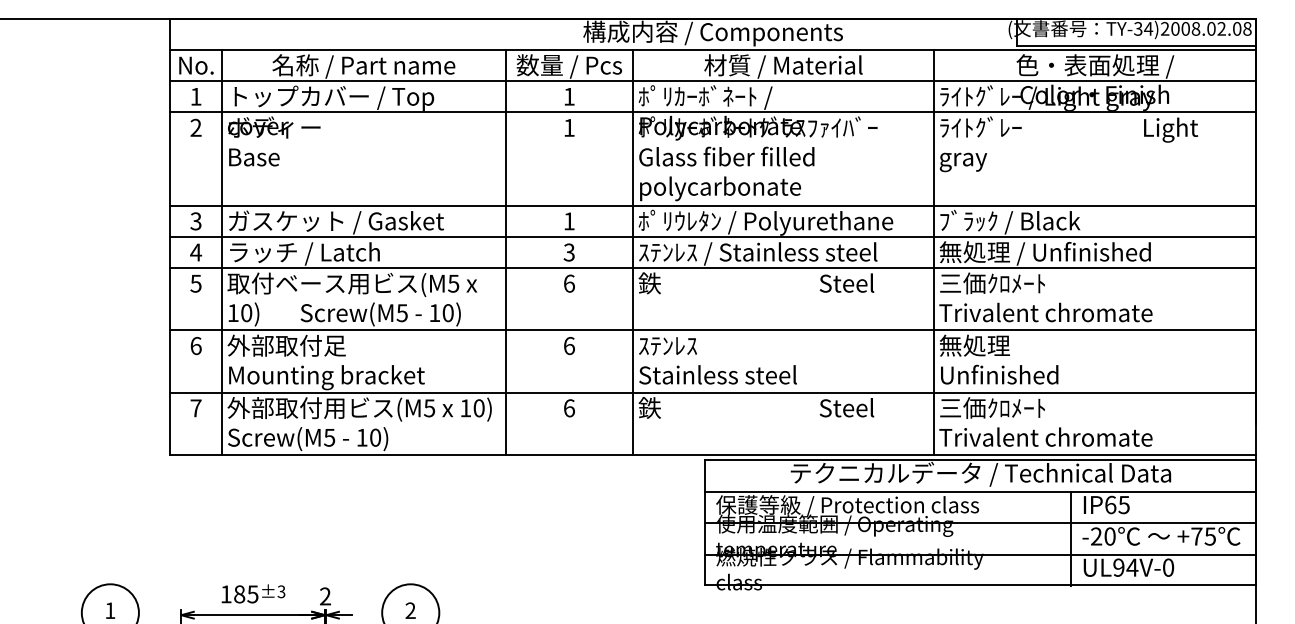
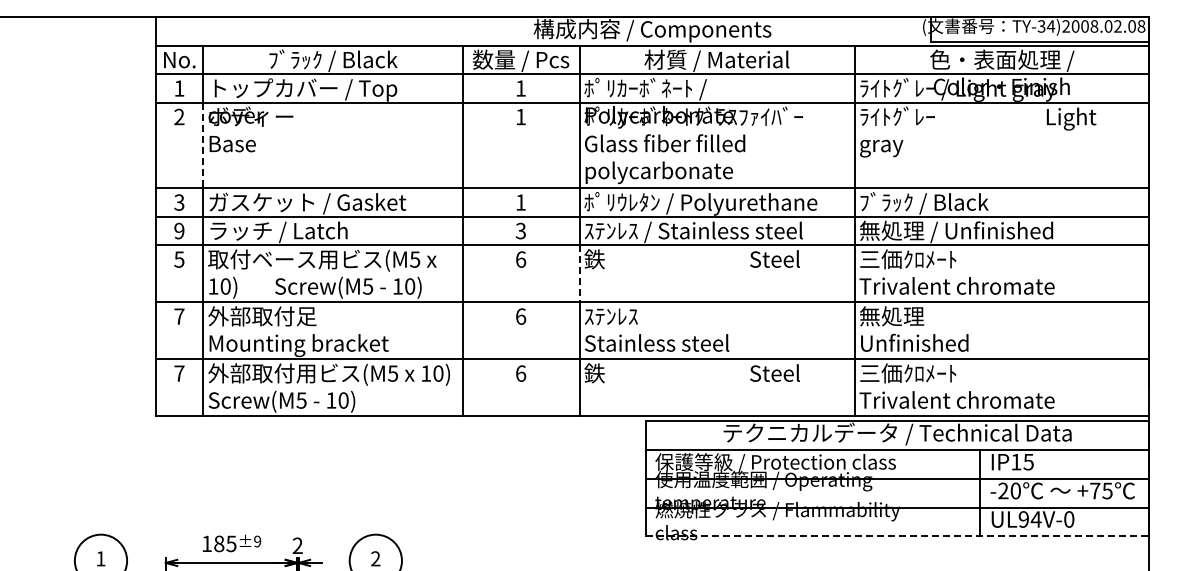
text: (363, 66) -> (332, 60), 名称 / Part name -> ﾌﾞﾗｯｸ / Black
line: (222, 159) -> (203, 145), solid -> dashed
text: (195, 251) -> (178, 230), 4 -> 9
line: (633, 298) -> (579, 273), solid -> dashed
text: (196, 345) -> (179, 316), 6 -> 7
text: (1110, 504) -> (1016, 461), IP65 -> IP15
line: (980, 585) -> (897, 535), solid -> dashed
text: (281, 591) -> (257, 541), ±3 -> ±9

